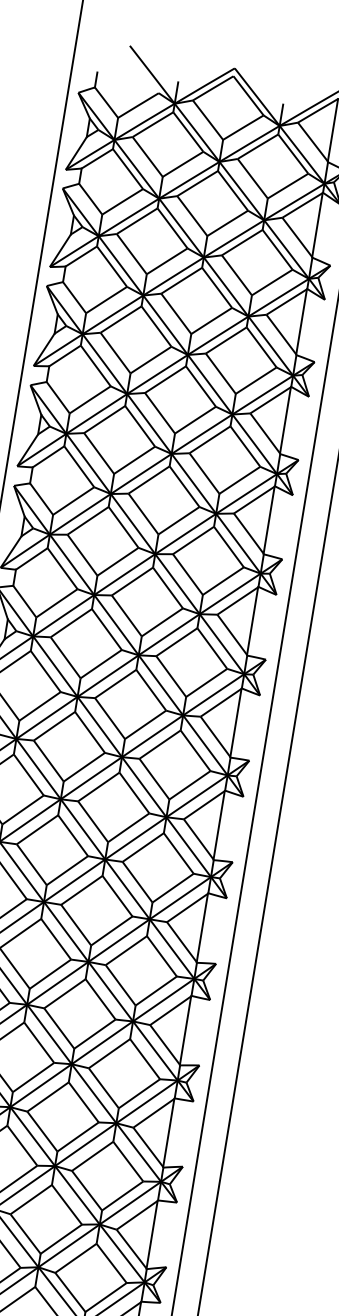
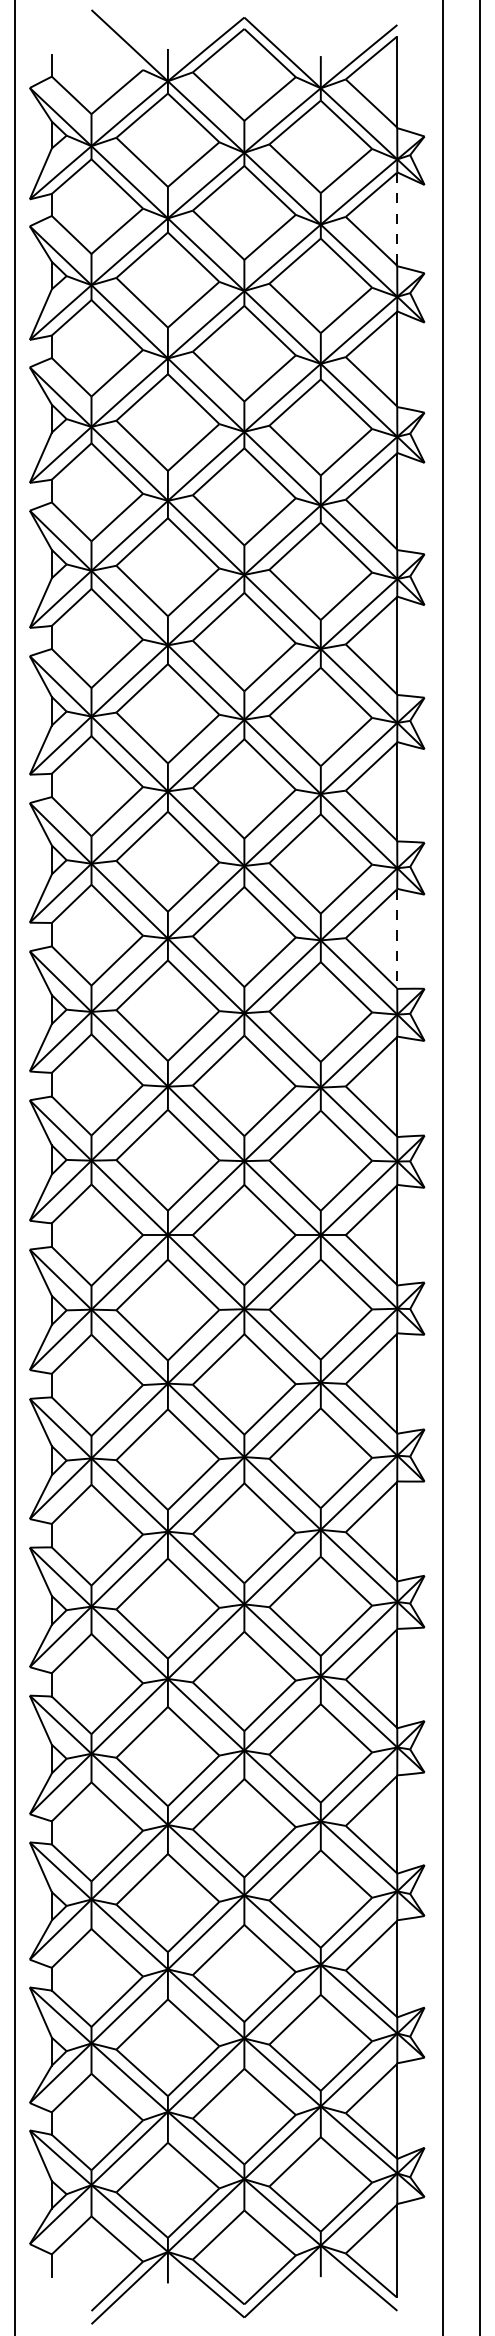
line: (317, 225) -> (396, 219), solid -> dashed
line: (235, 723) -> (396, 939), solid -> dashed

